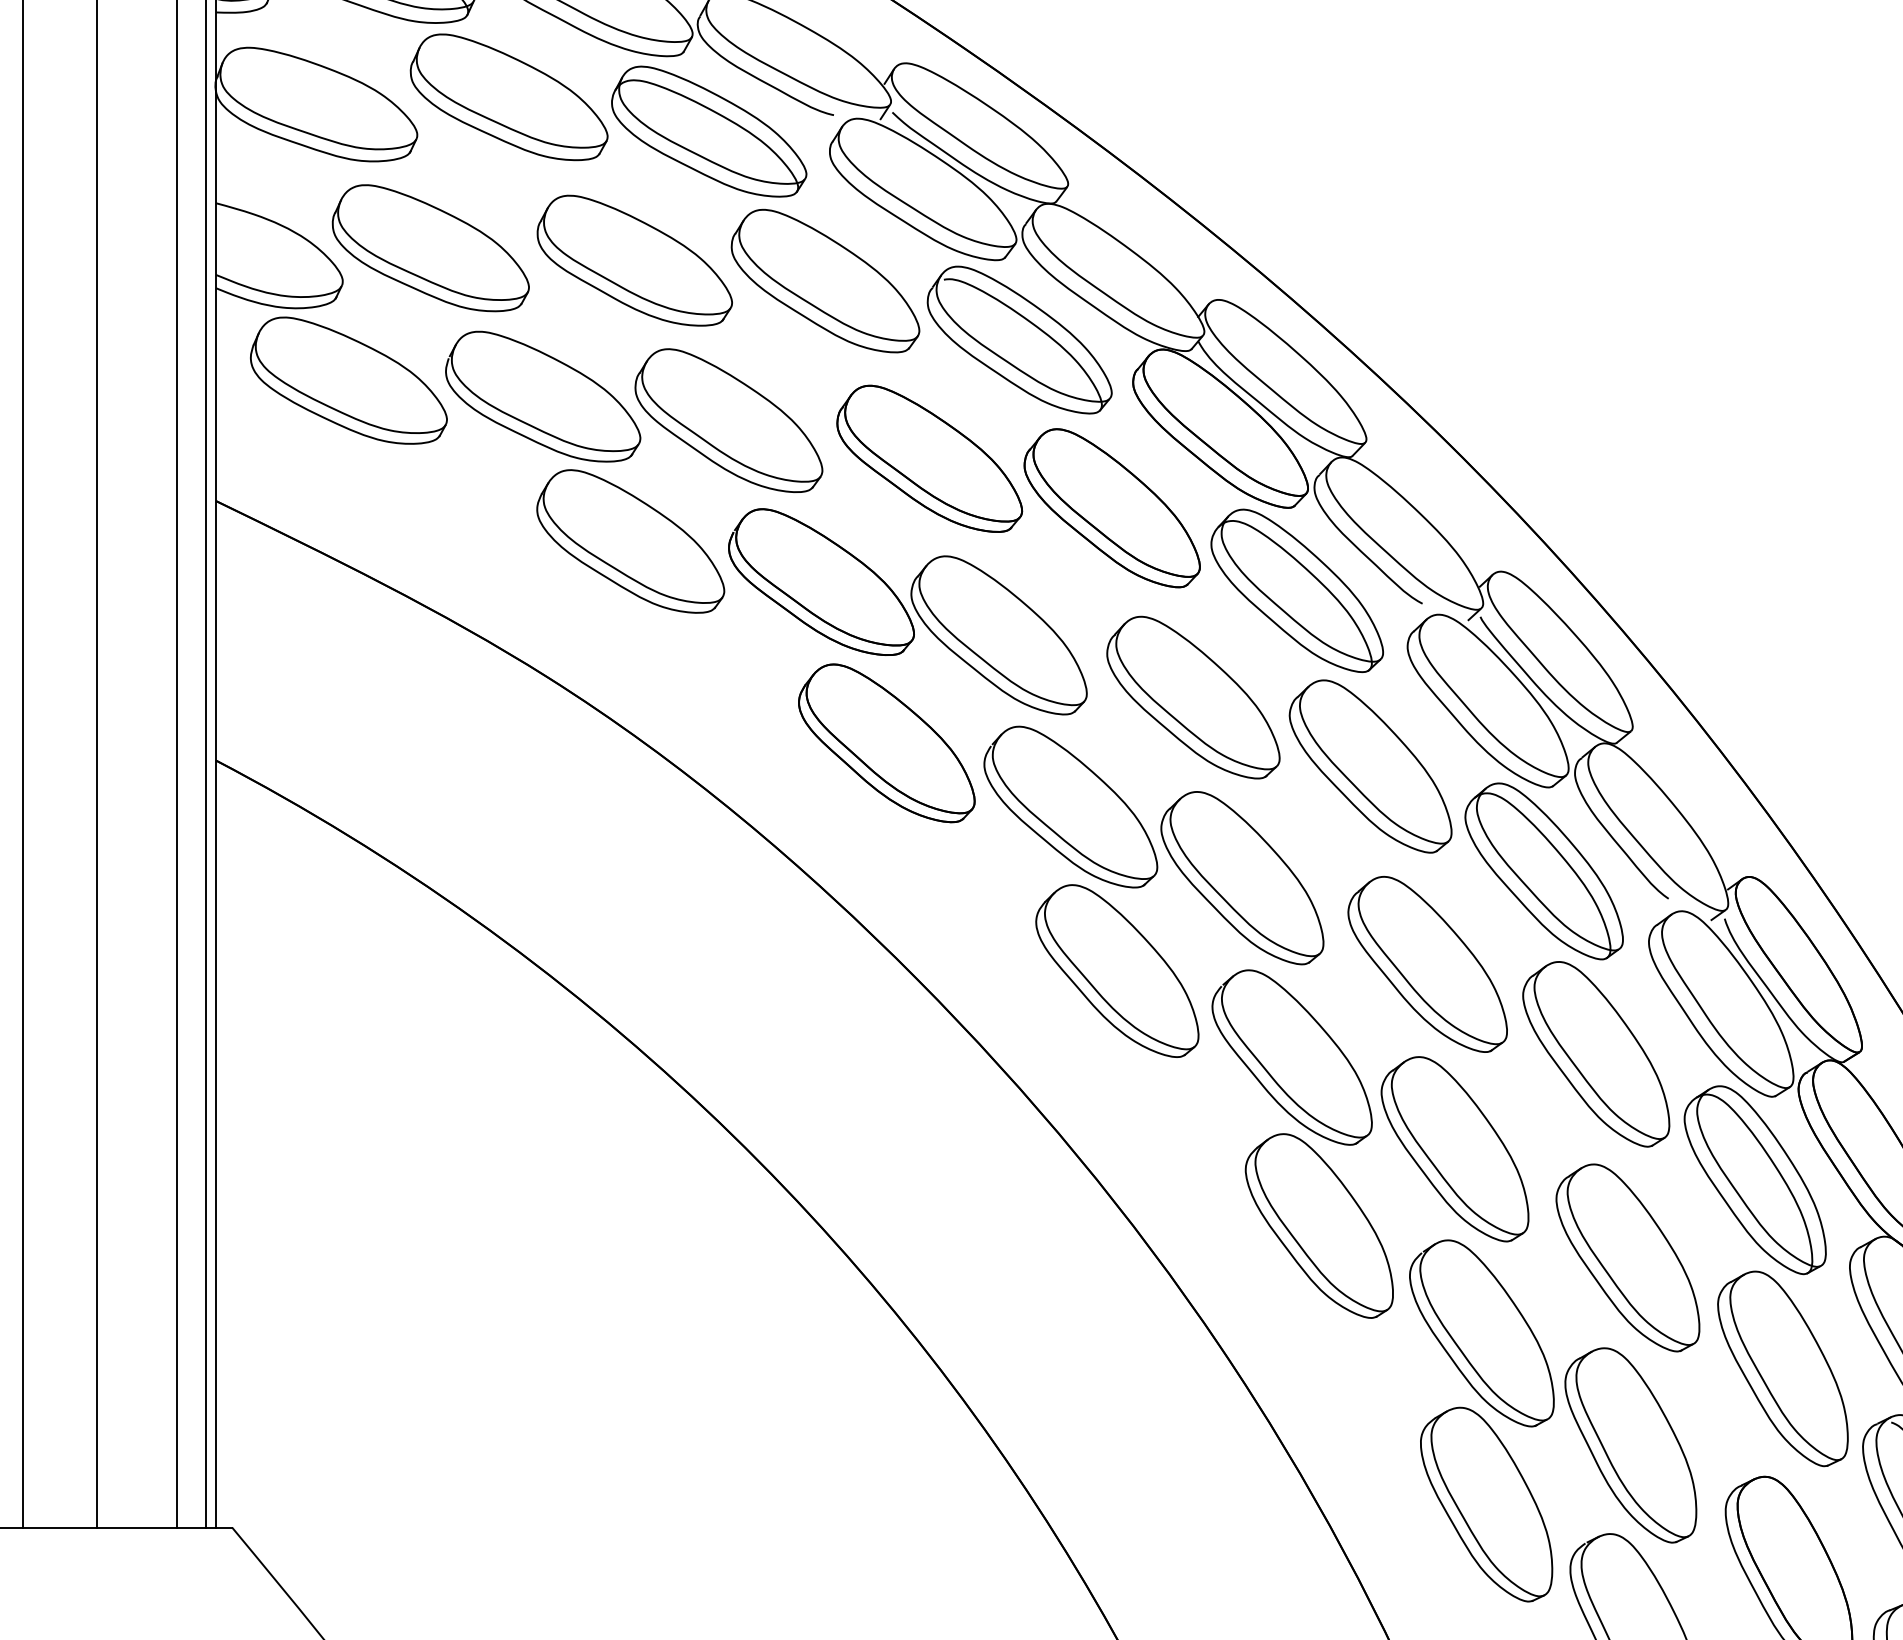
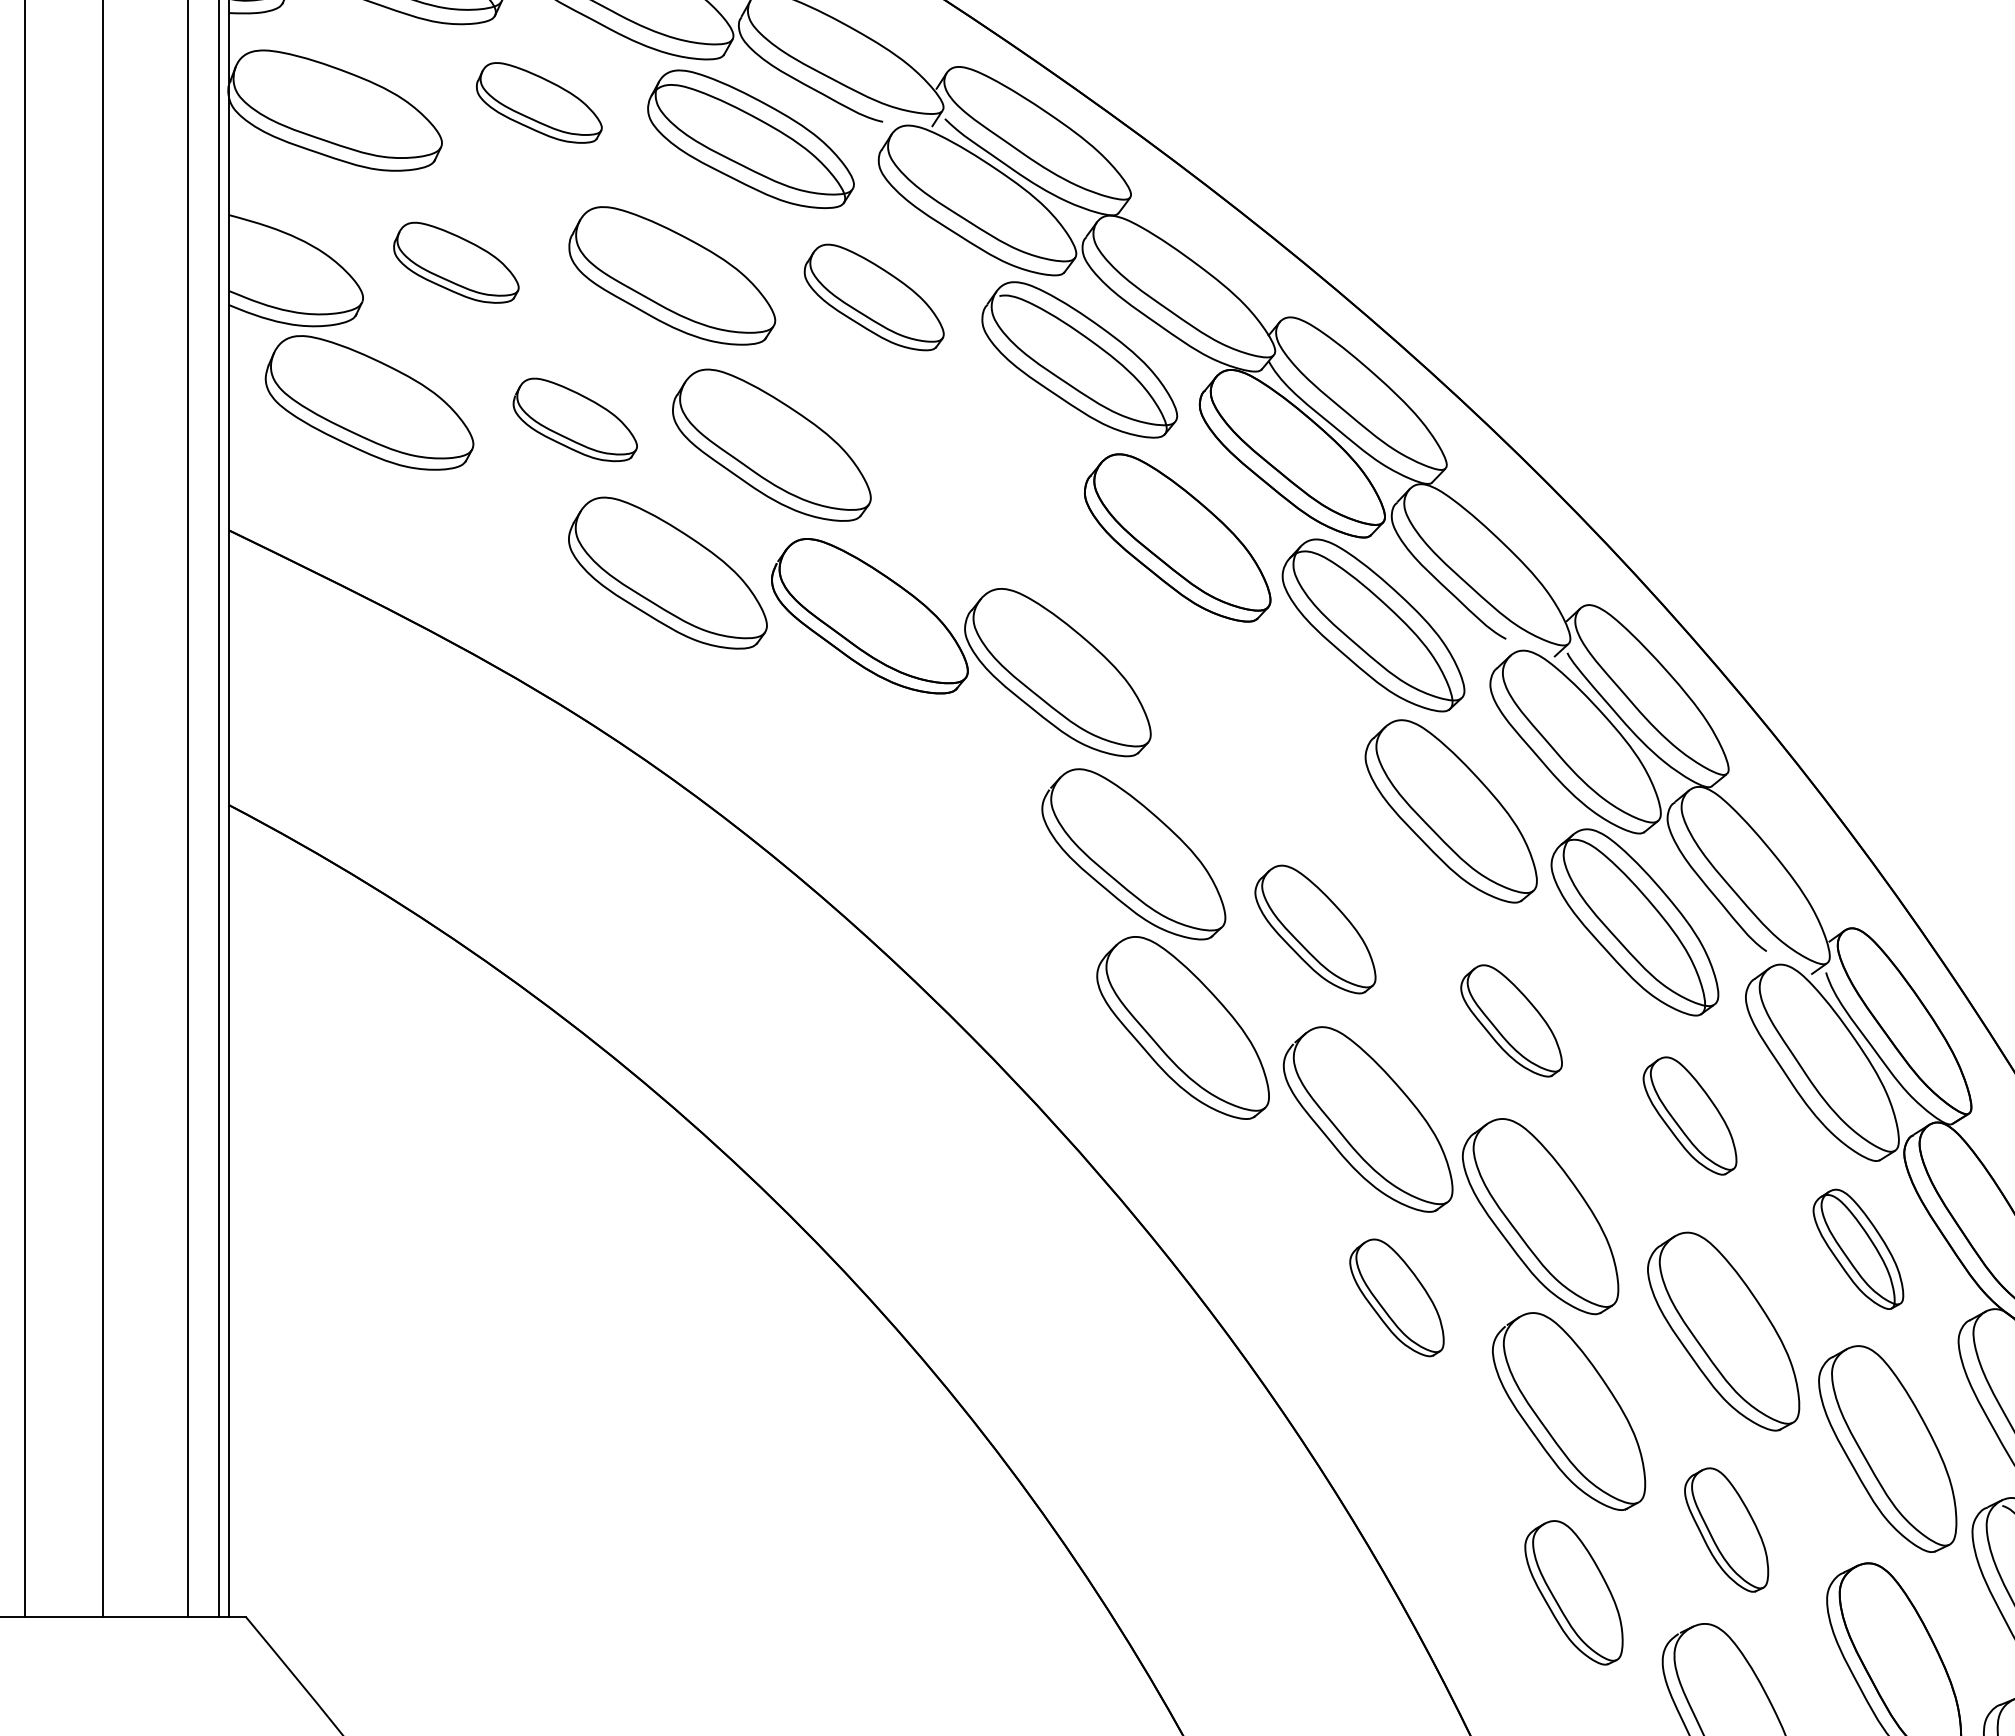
part: (509, 96) -> (539, 102), size x0.6
part: (431, 248) -> (456, 262), size x0.6
part: (825, 281) -> (874, 297), size x0.7
part: (543, 396) -> (575, 419), size x0.6
part: (929, 458) -> (984, 485), removed
part: (1193, 697) -> (1263, 738), removed
part: (886, 743) -> (938, 786), removed
part: (1242, 878) -> (1315, 929), size x0.7
part: (1427, 964) -> (1511, 1020), size x0.6
part: (1595, 1053) -> (1689, 1115), size x0.6
part: (1755, 1180) -> (1858, 1249), size x0.6
part: (1318, 1225) -> (1396, 1297), size x0.6
part: (1630, 1444) -> (1726, 1529), size x0.6
part: (1486, 1504) -> (1573, 1592), size x0.7

